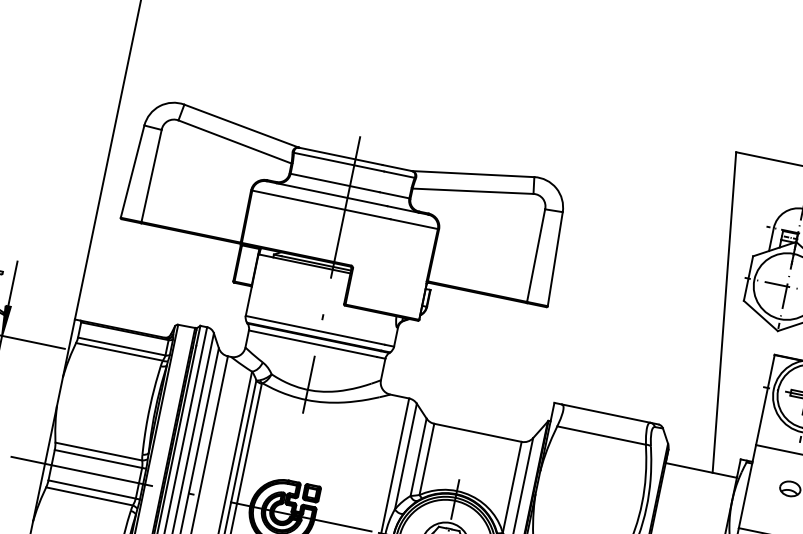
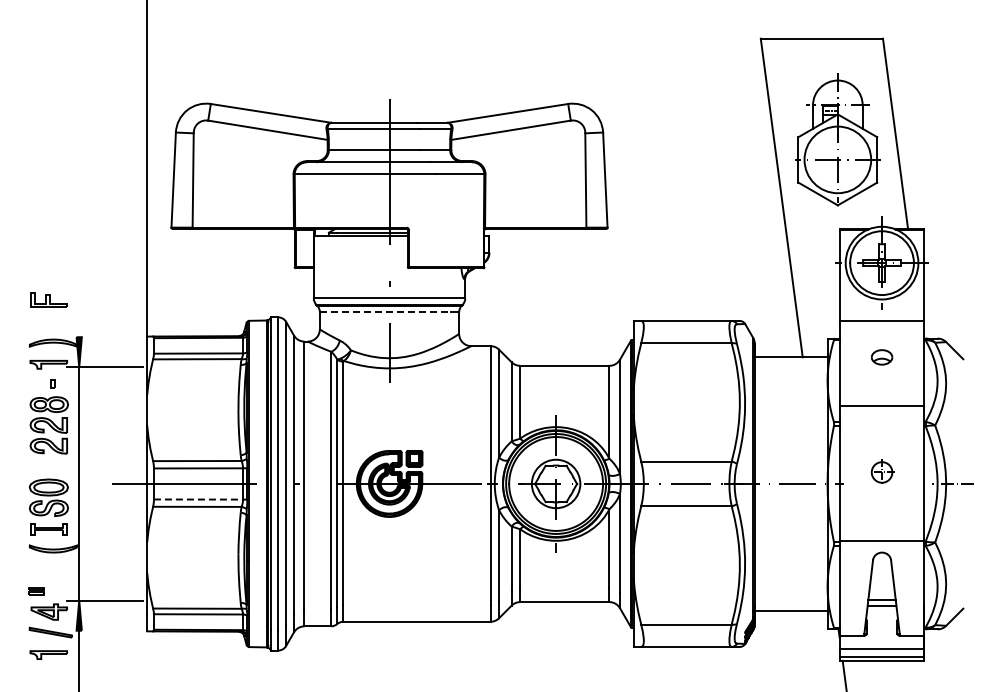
line: (13, 284) -> (79, 314), removed
line: (313, 344) -> (385, 312), solid -> dashed
line: (92, 489) -> (198, 499), solid -> dashed

